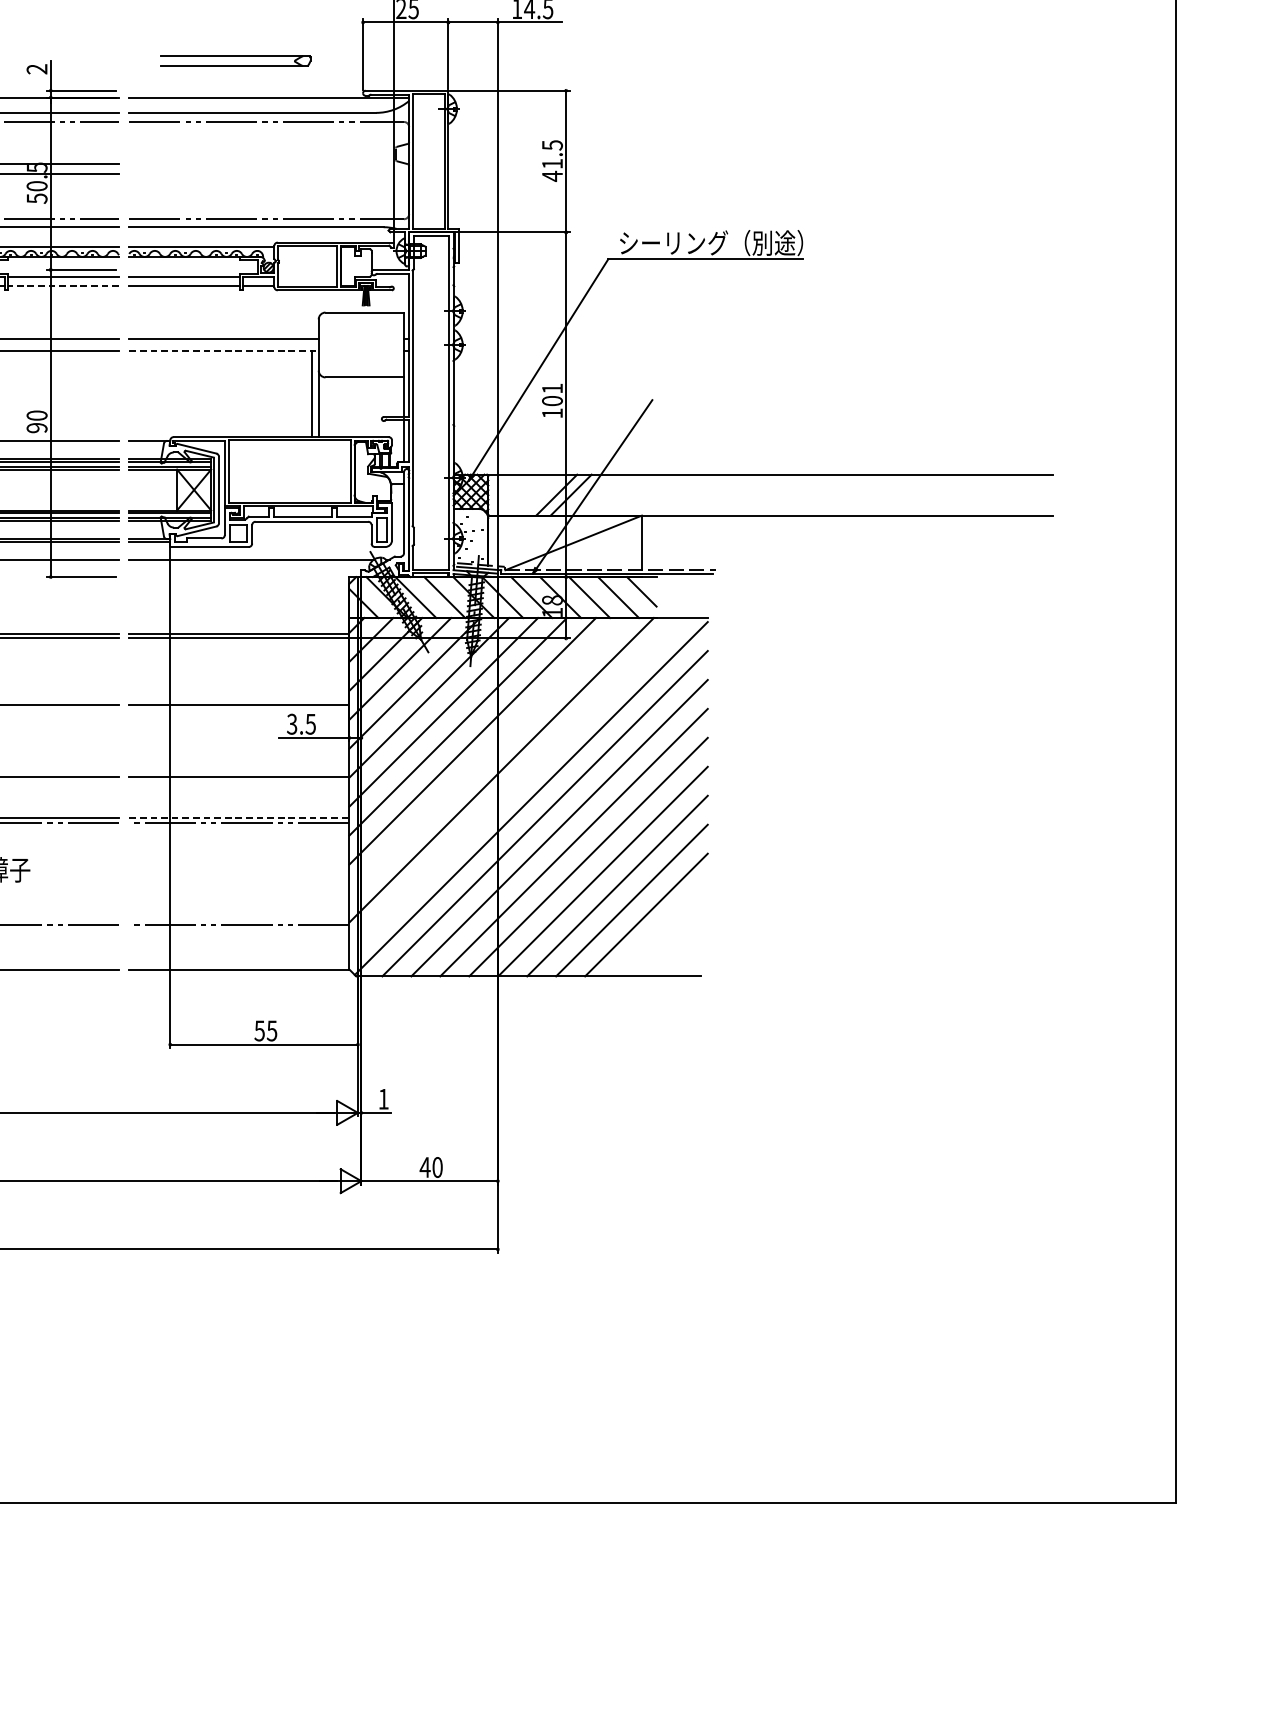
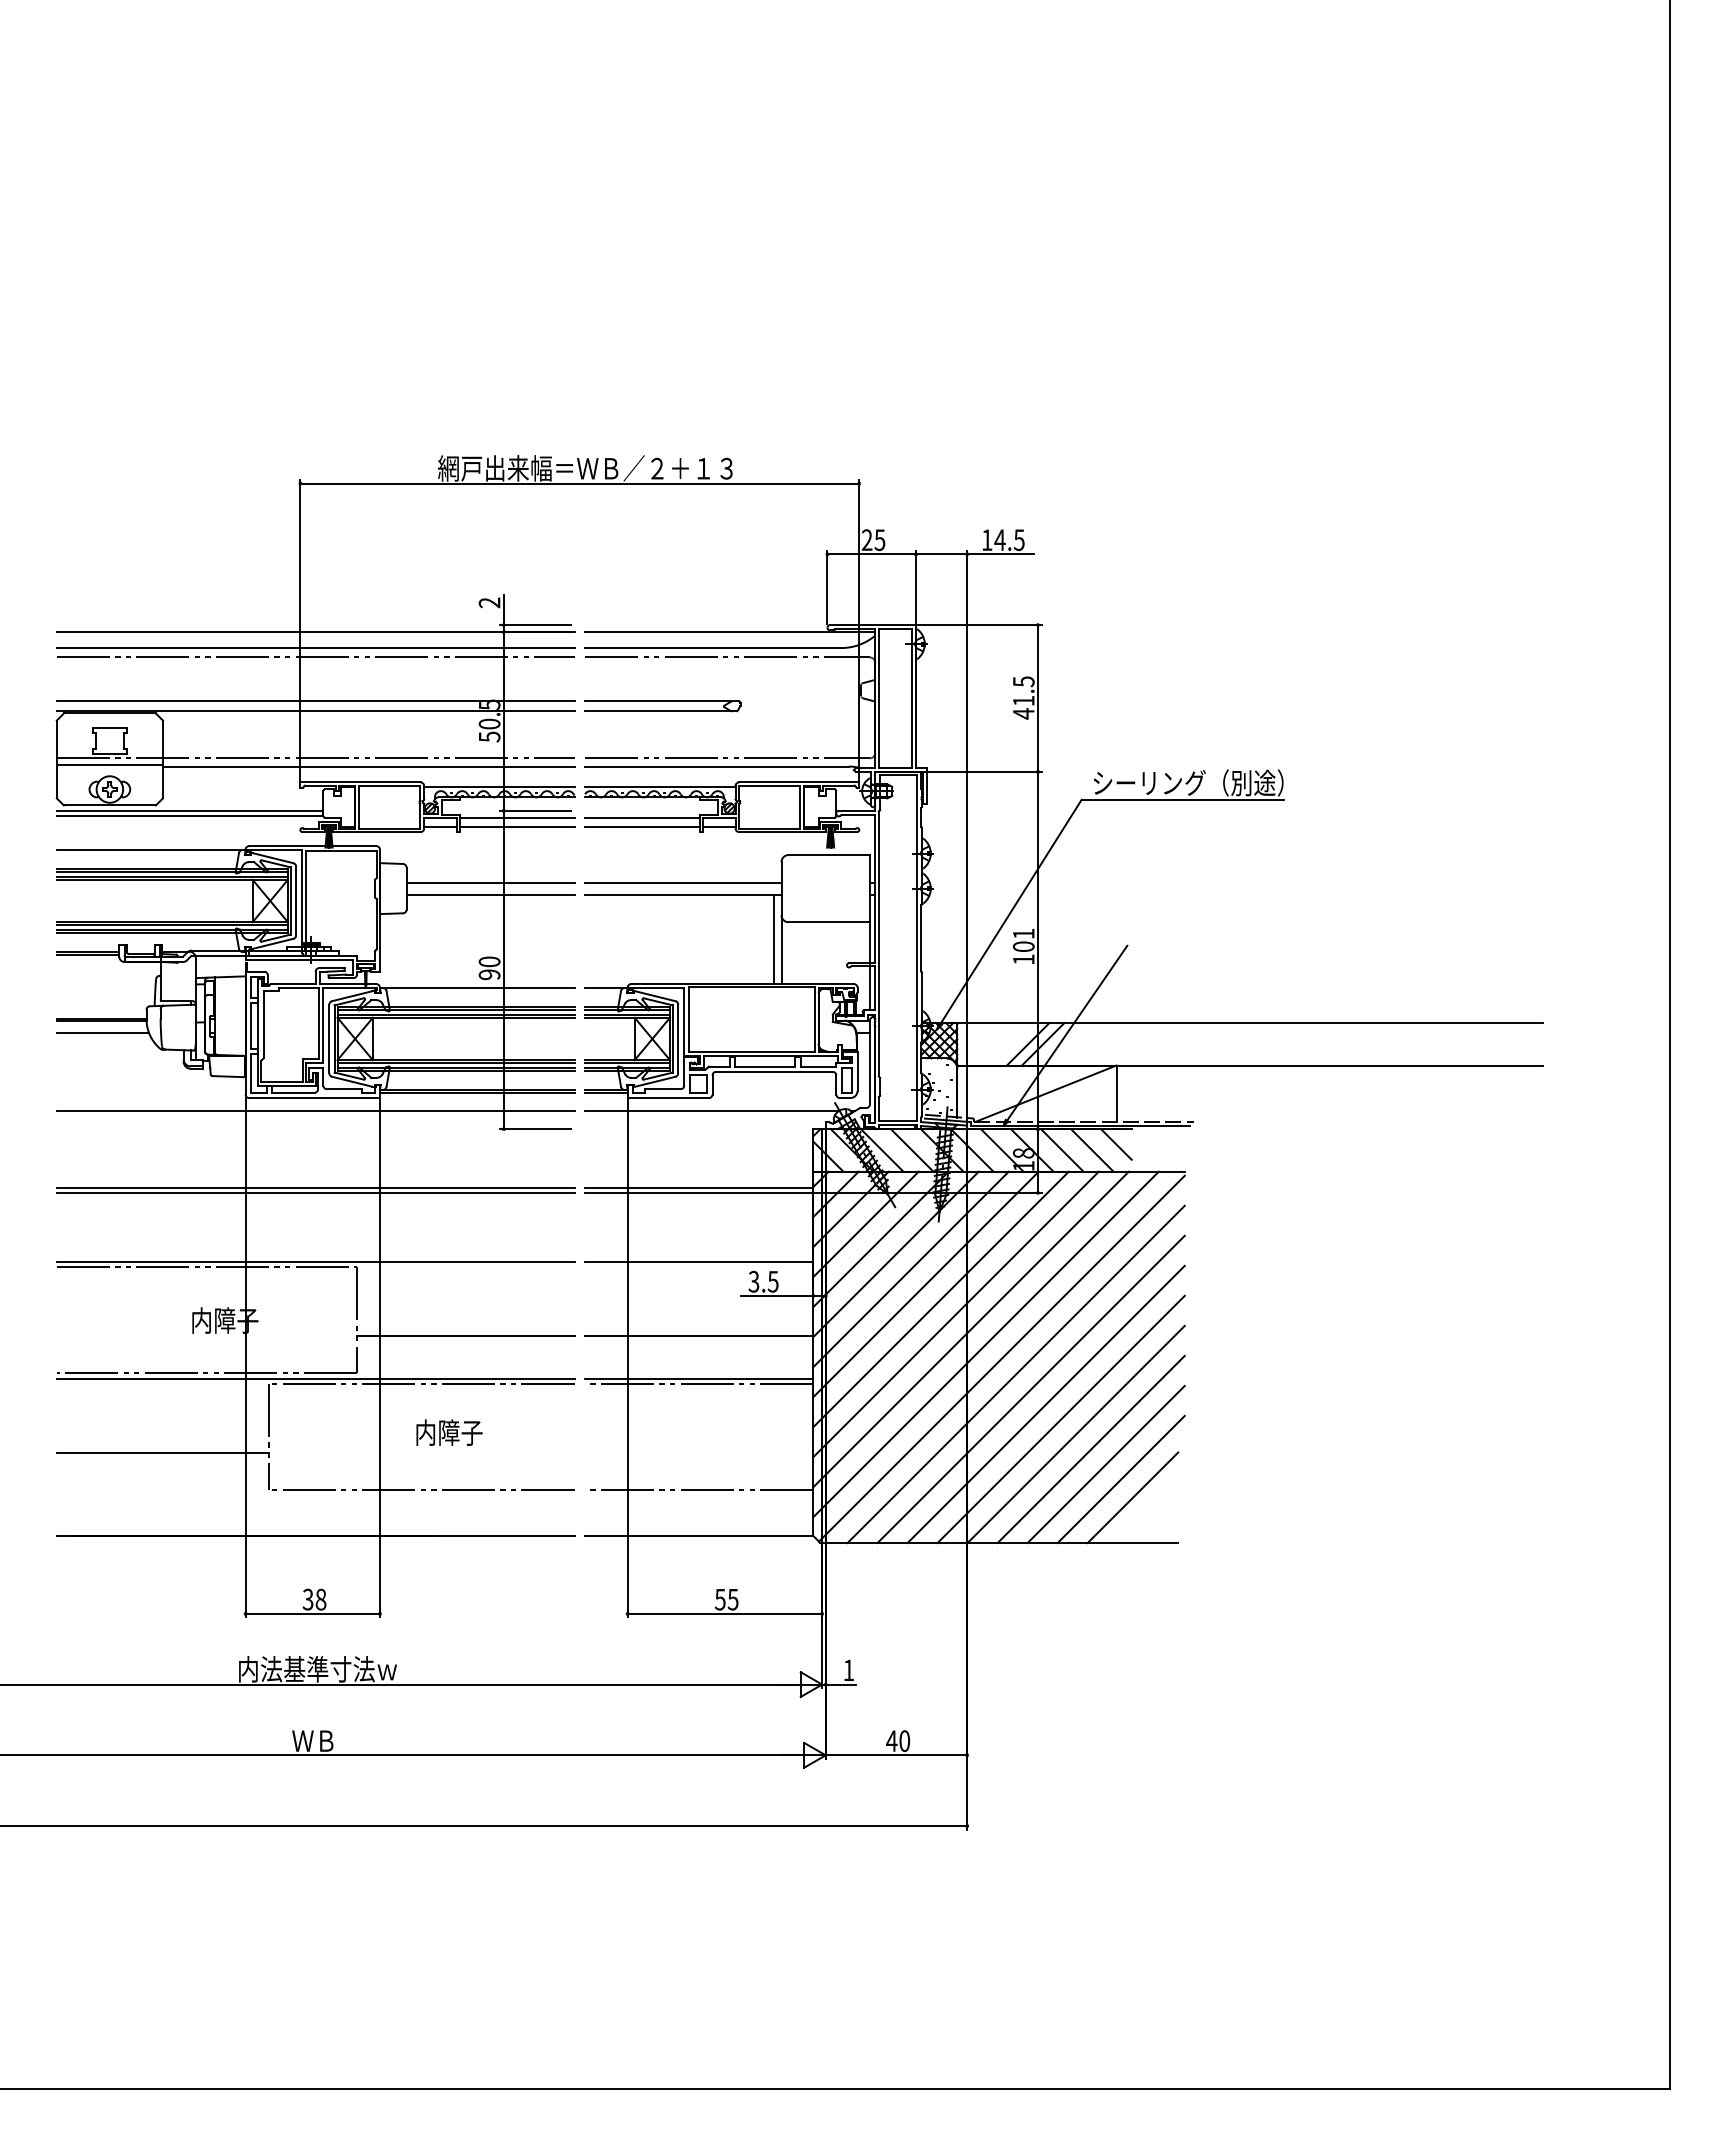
part: (235, 61) -> (662, 706), moved
line: (63, 286) -> (516, 827), dashed -> solid
line: (224, 350) -> (683, 894), dashed -> solid
line: (486, 755) -> (955, 1314), added
line: (515, 784) -> (985, 1344), added
line: (239, 817) -> (699, 1378), dashed -> solid
line: (657, 932) -> (1132, 1497), added

